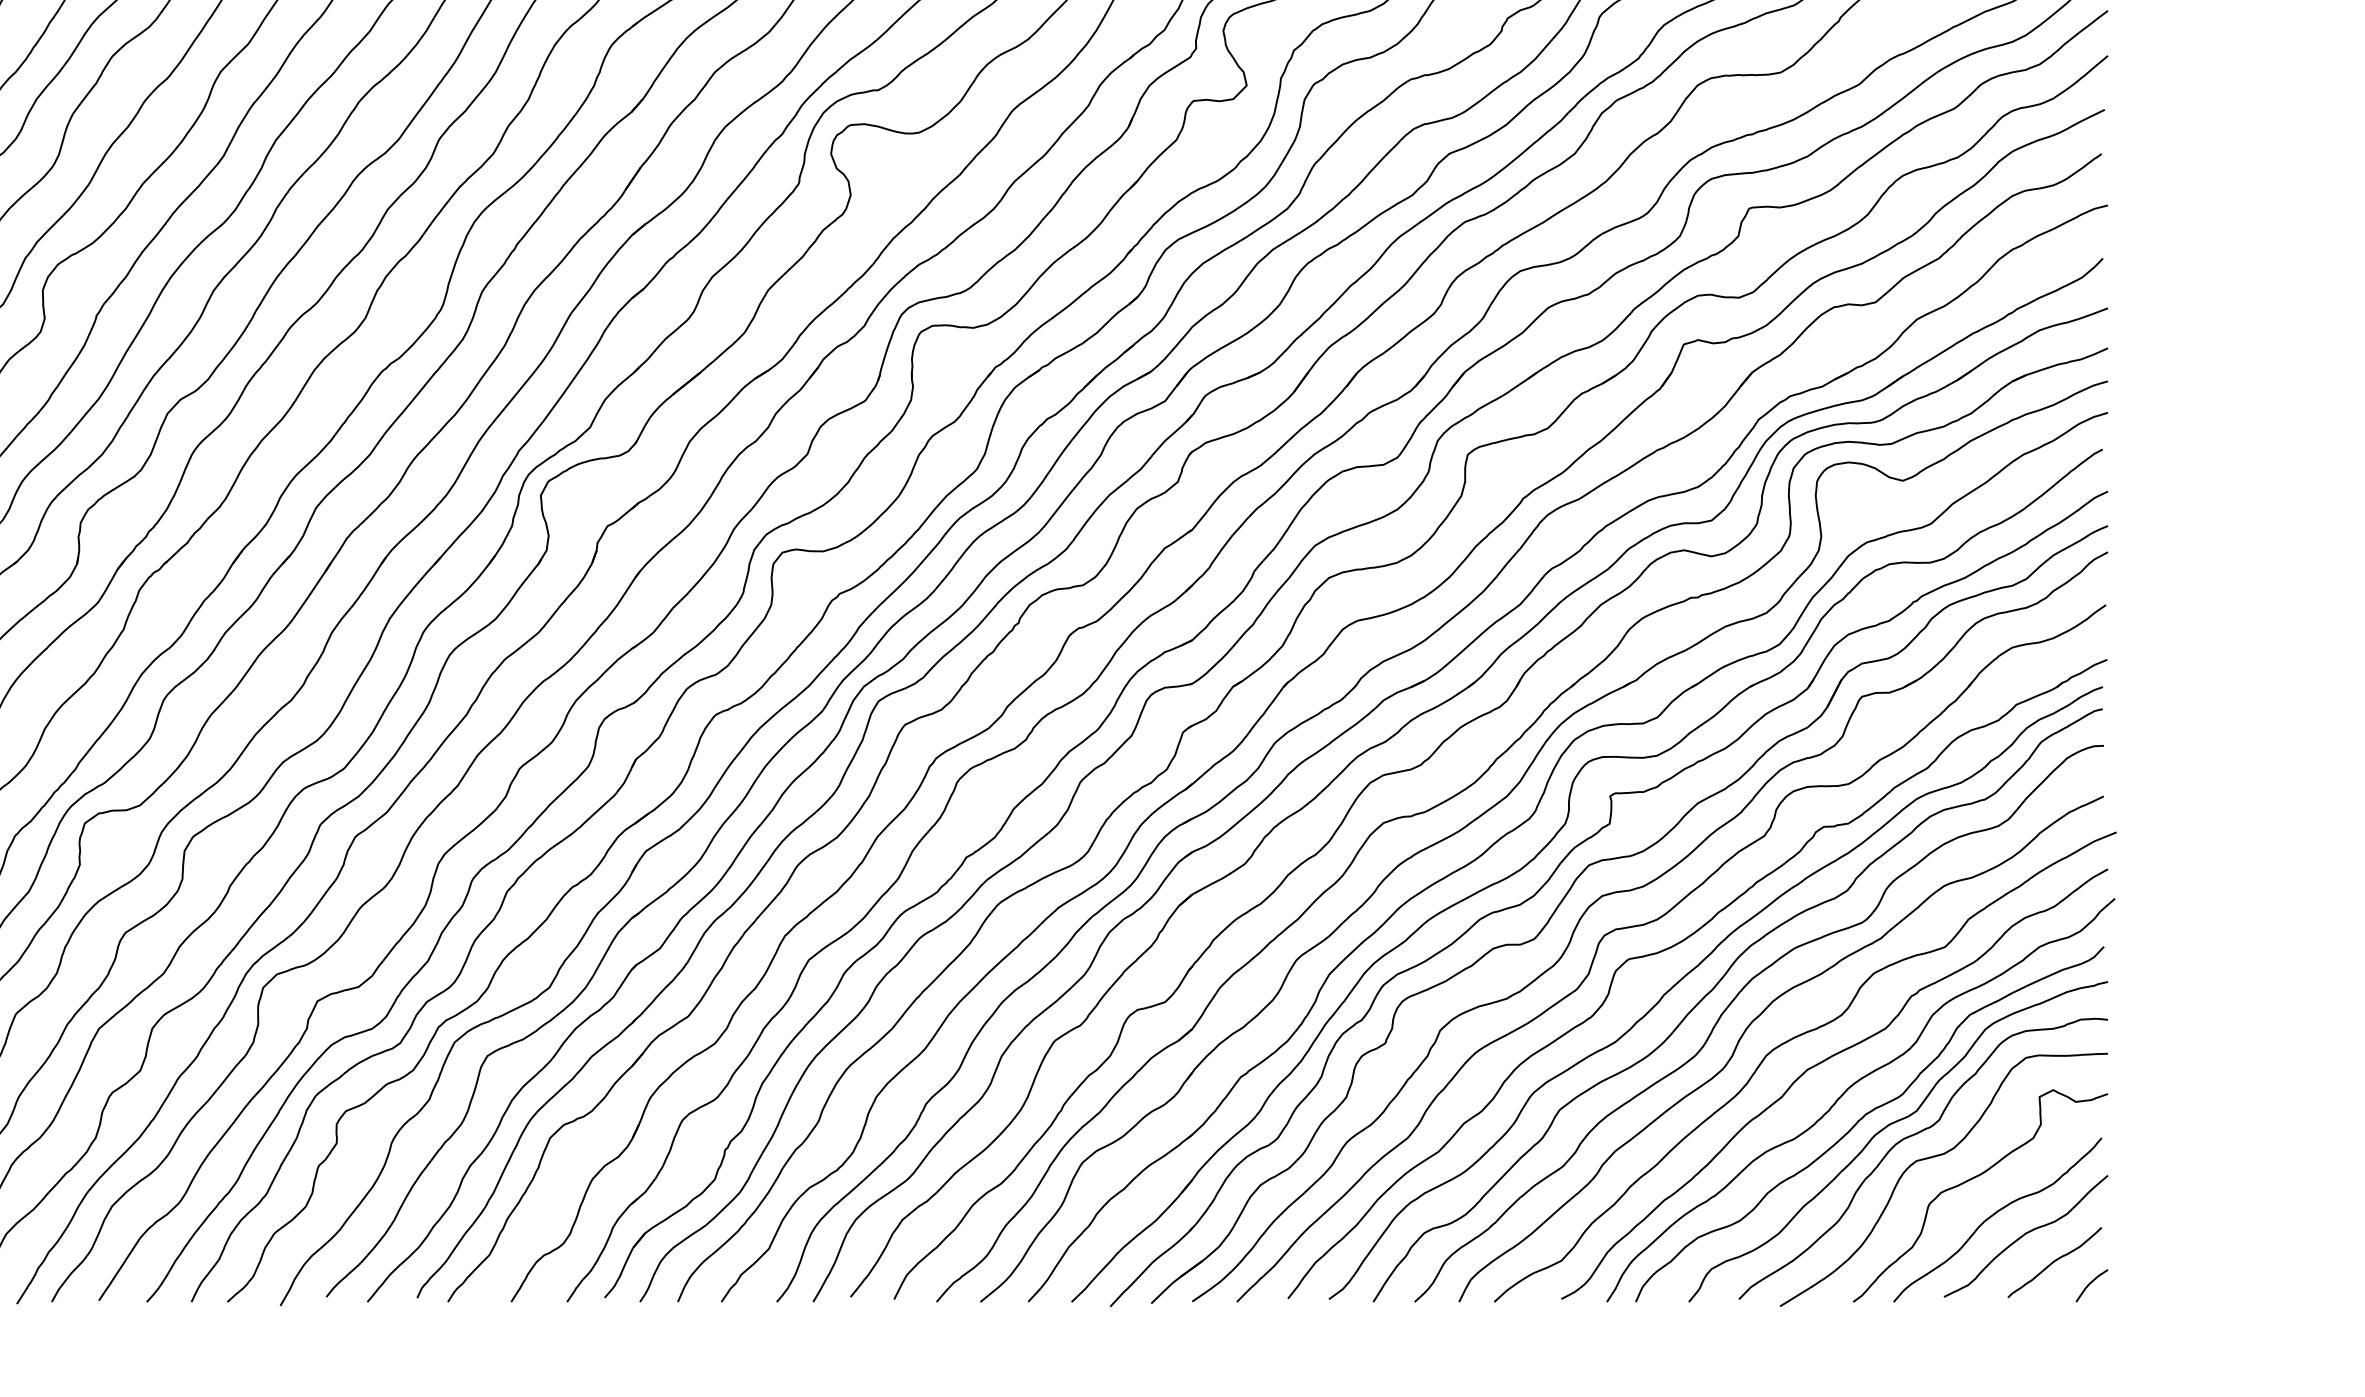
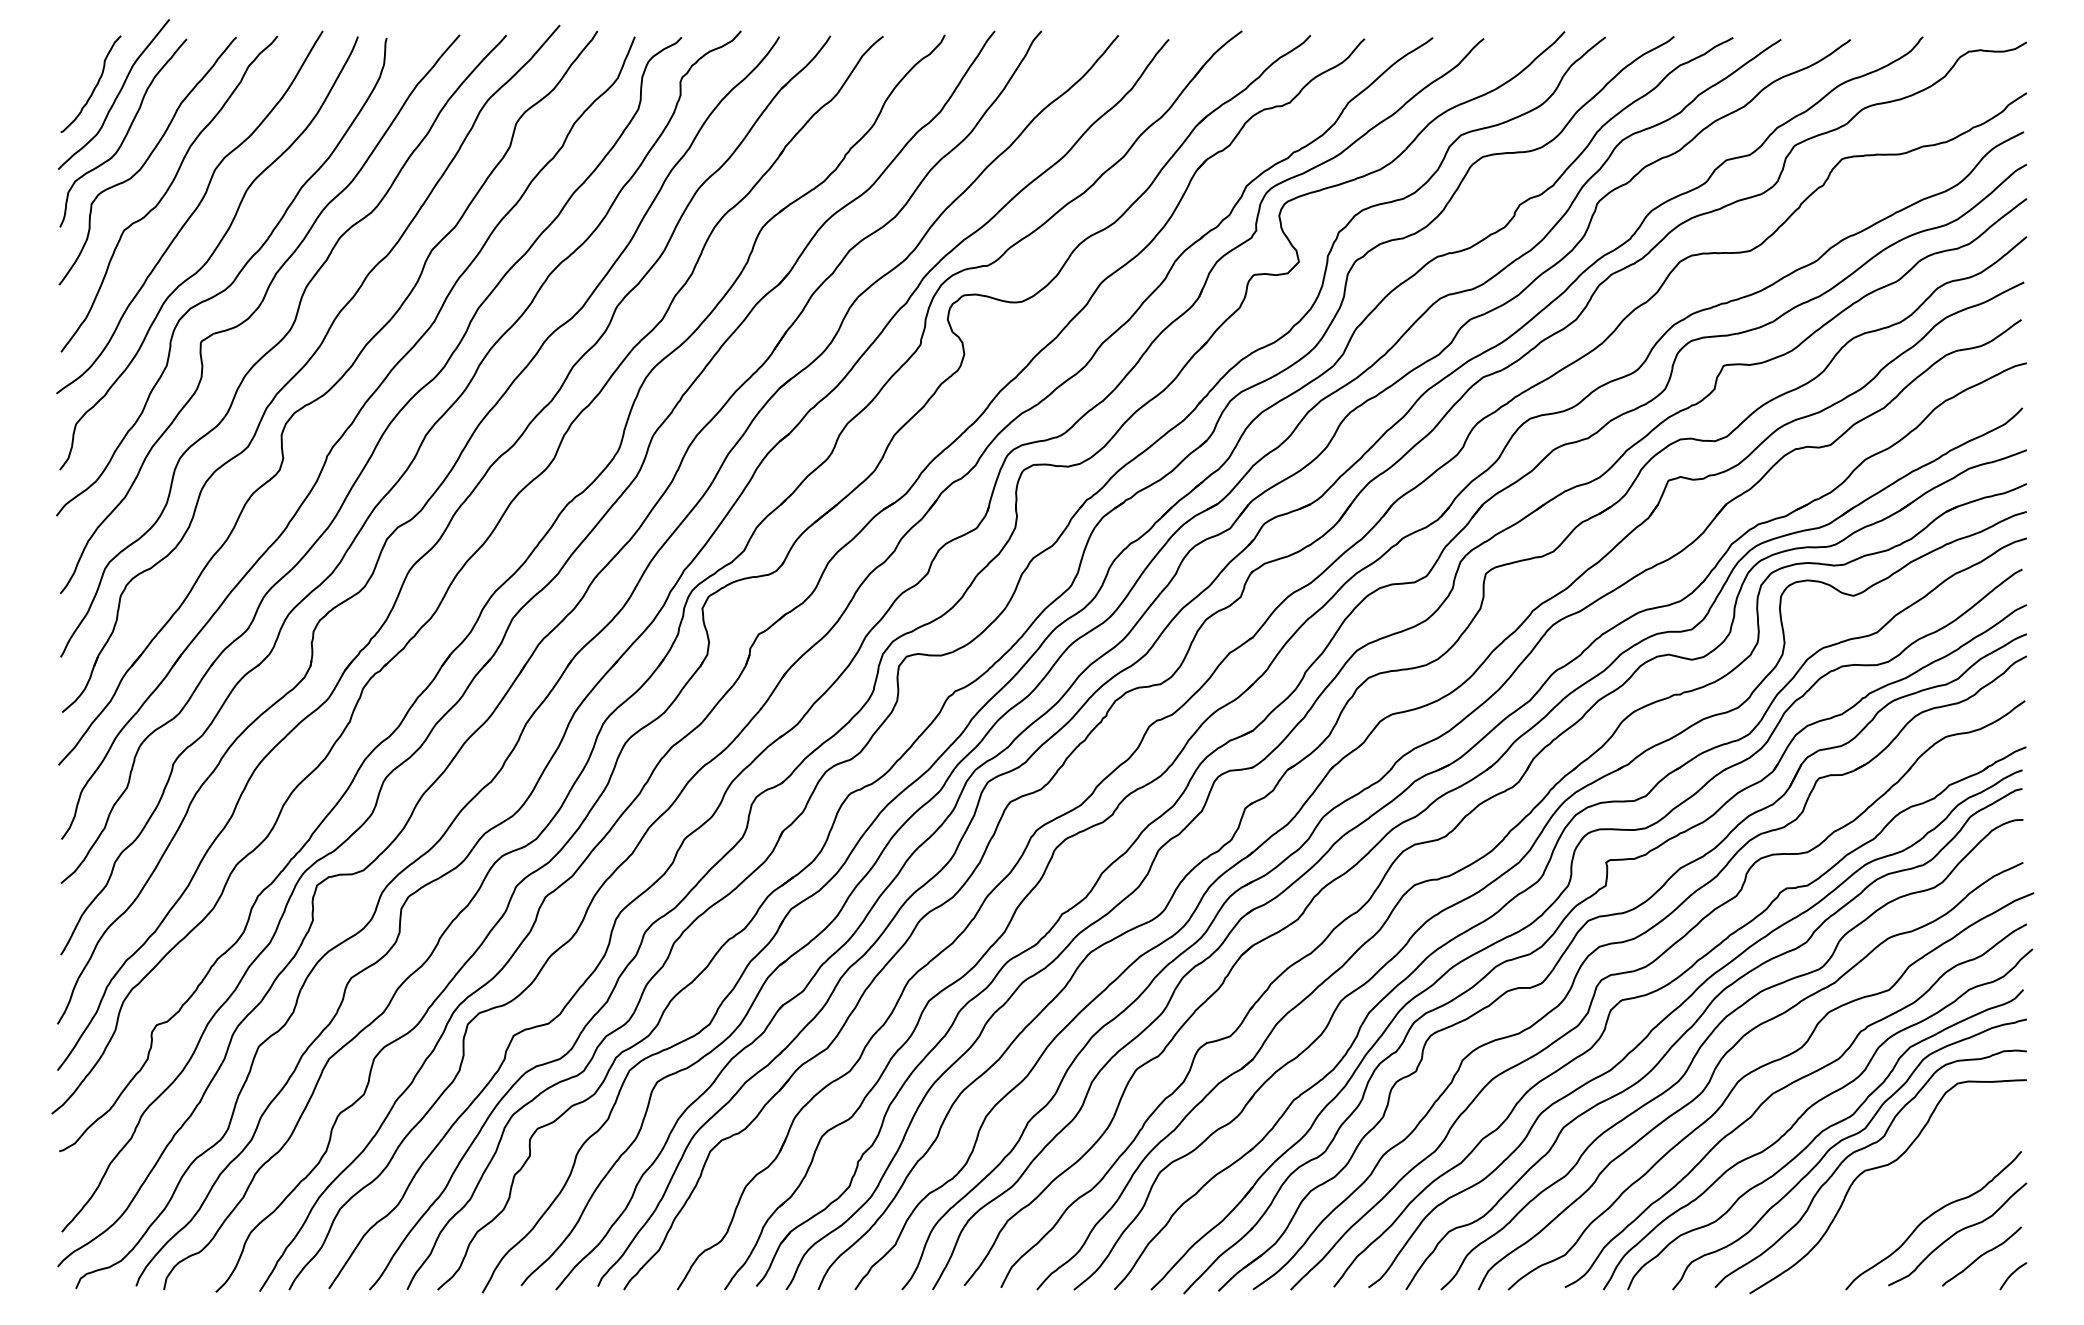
curve: (1972, 1179) -> (1912, 1186), removed

